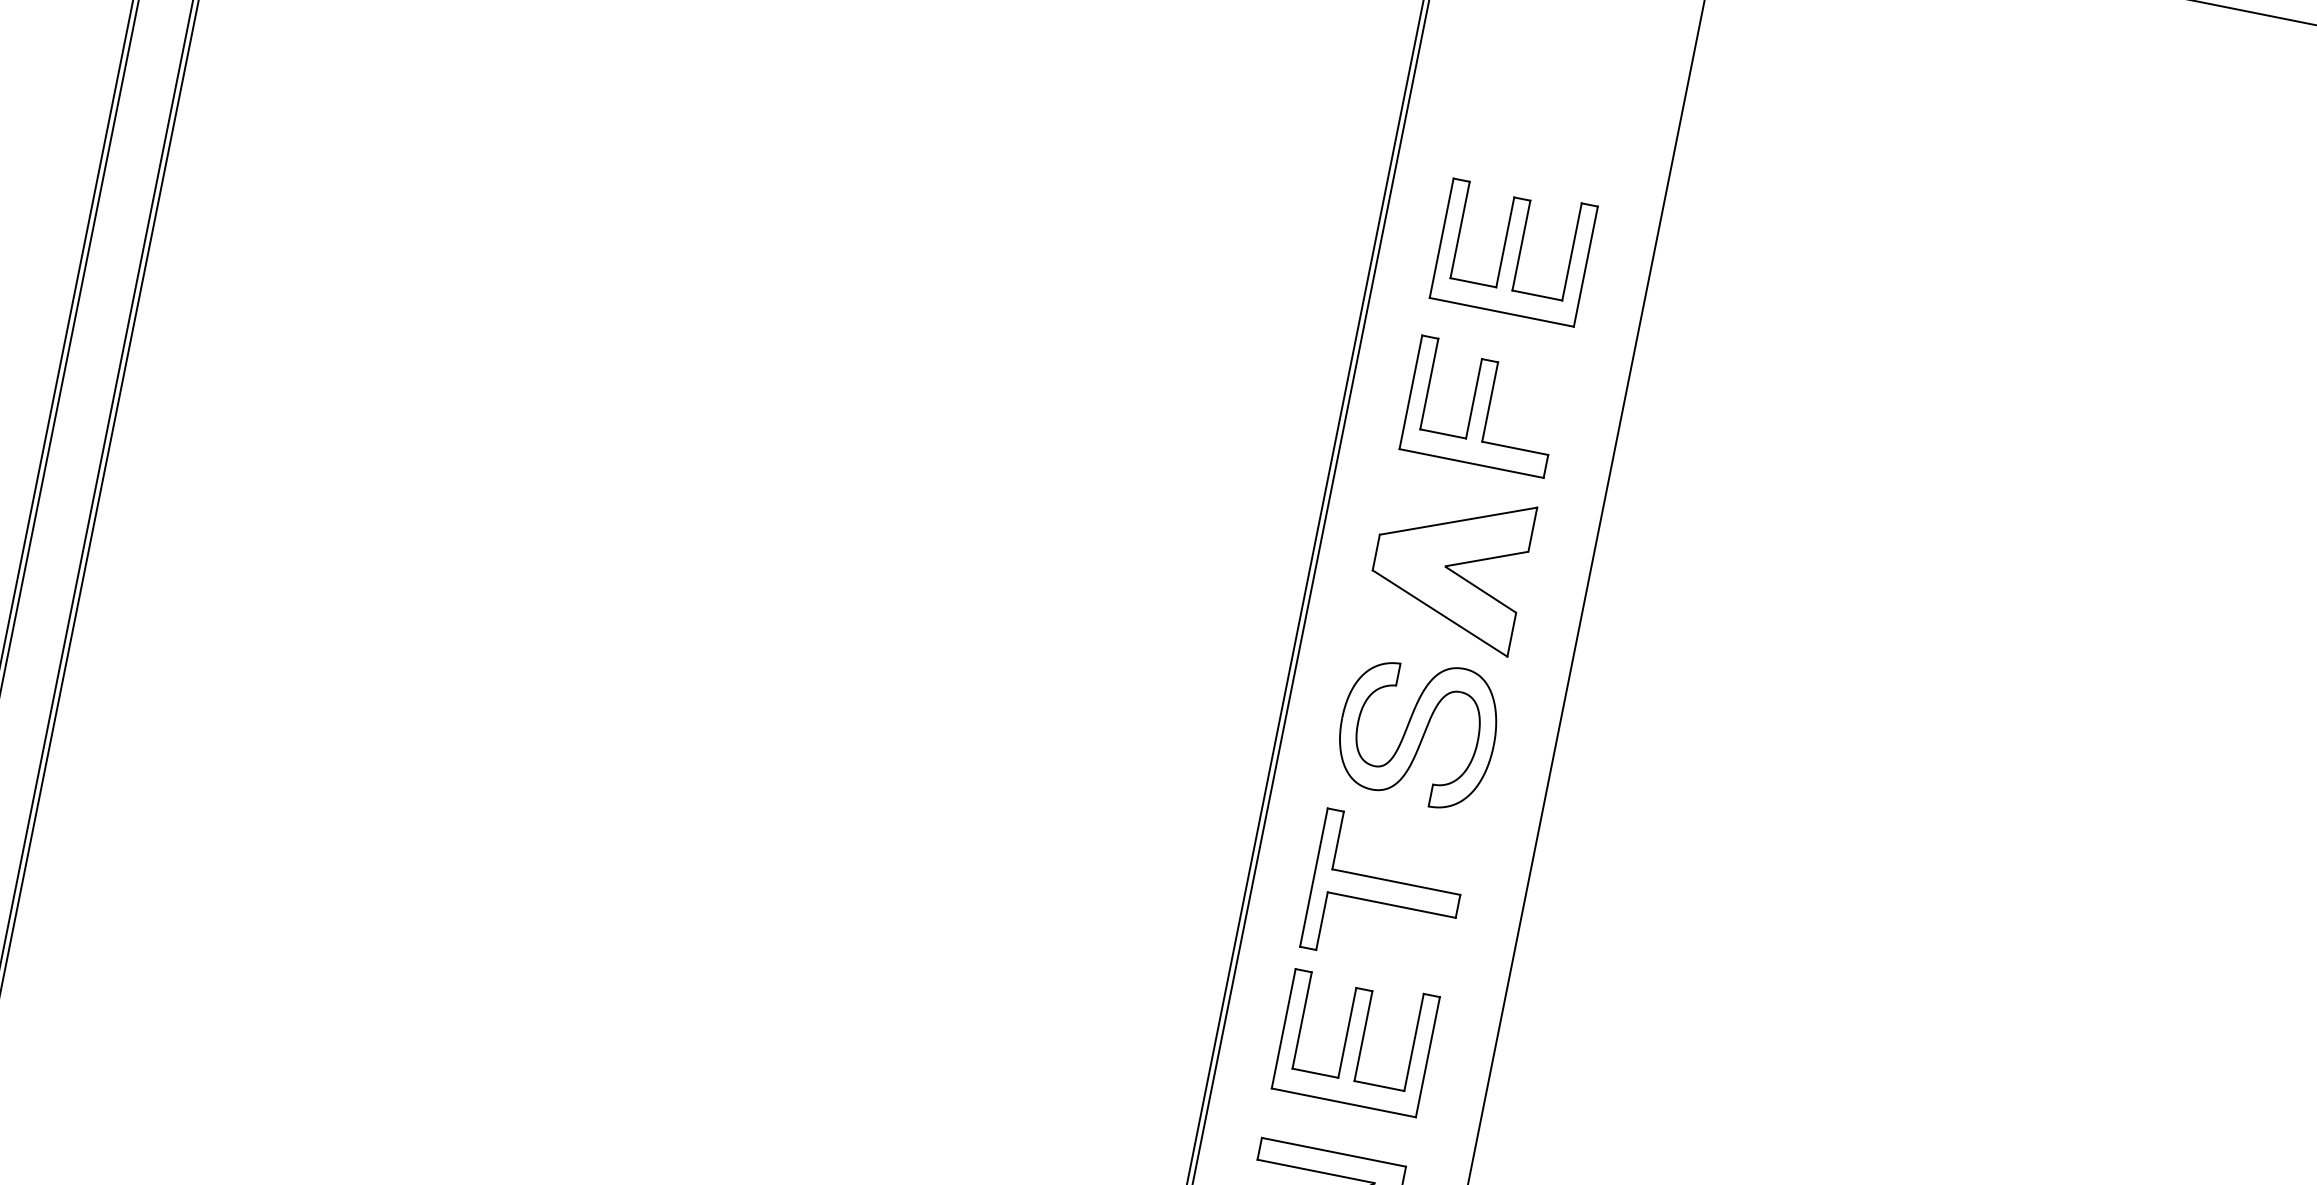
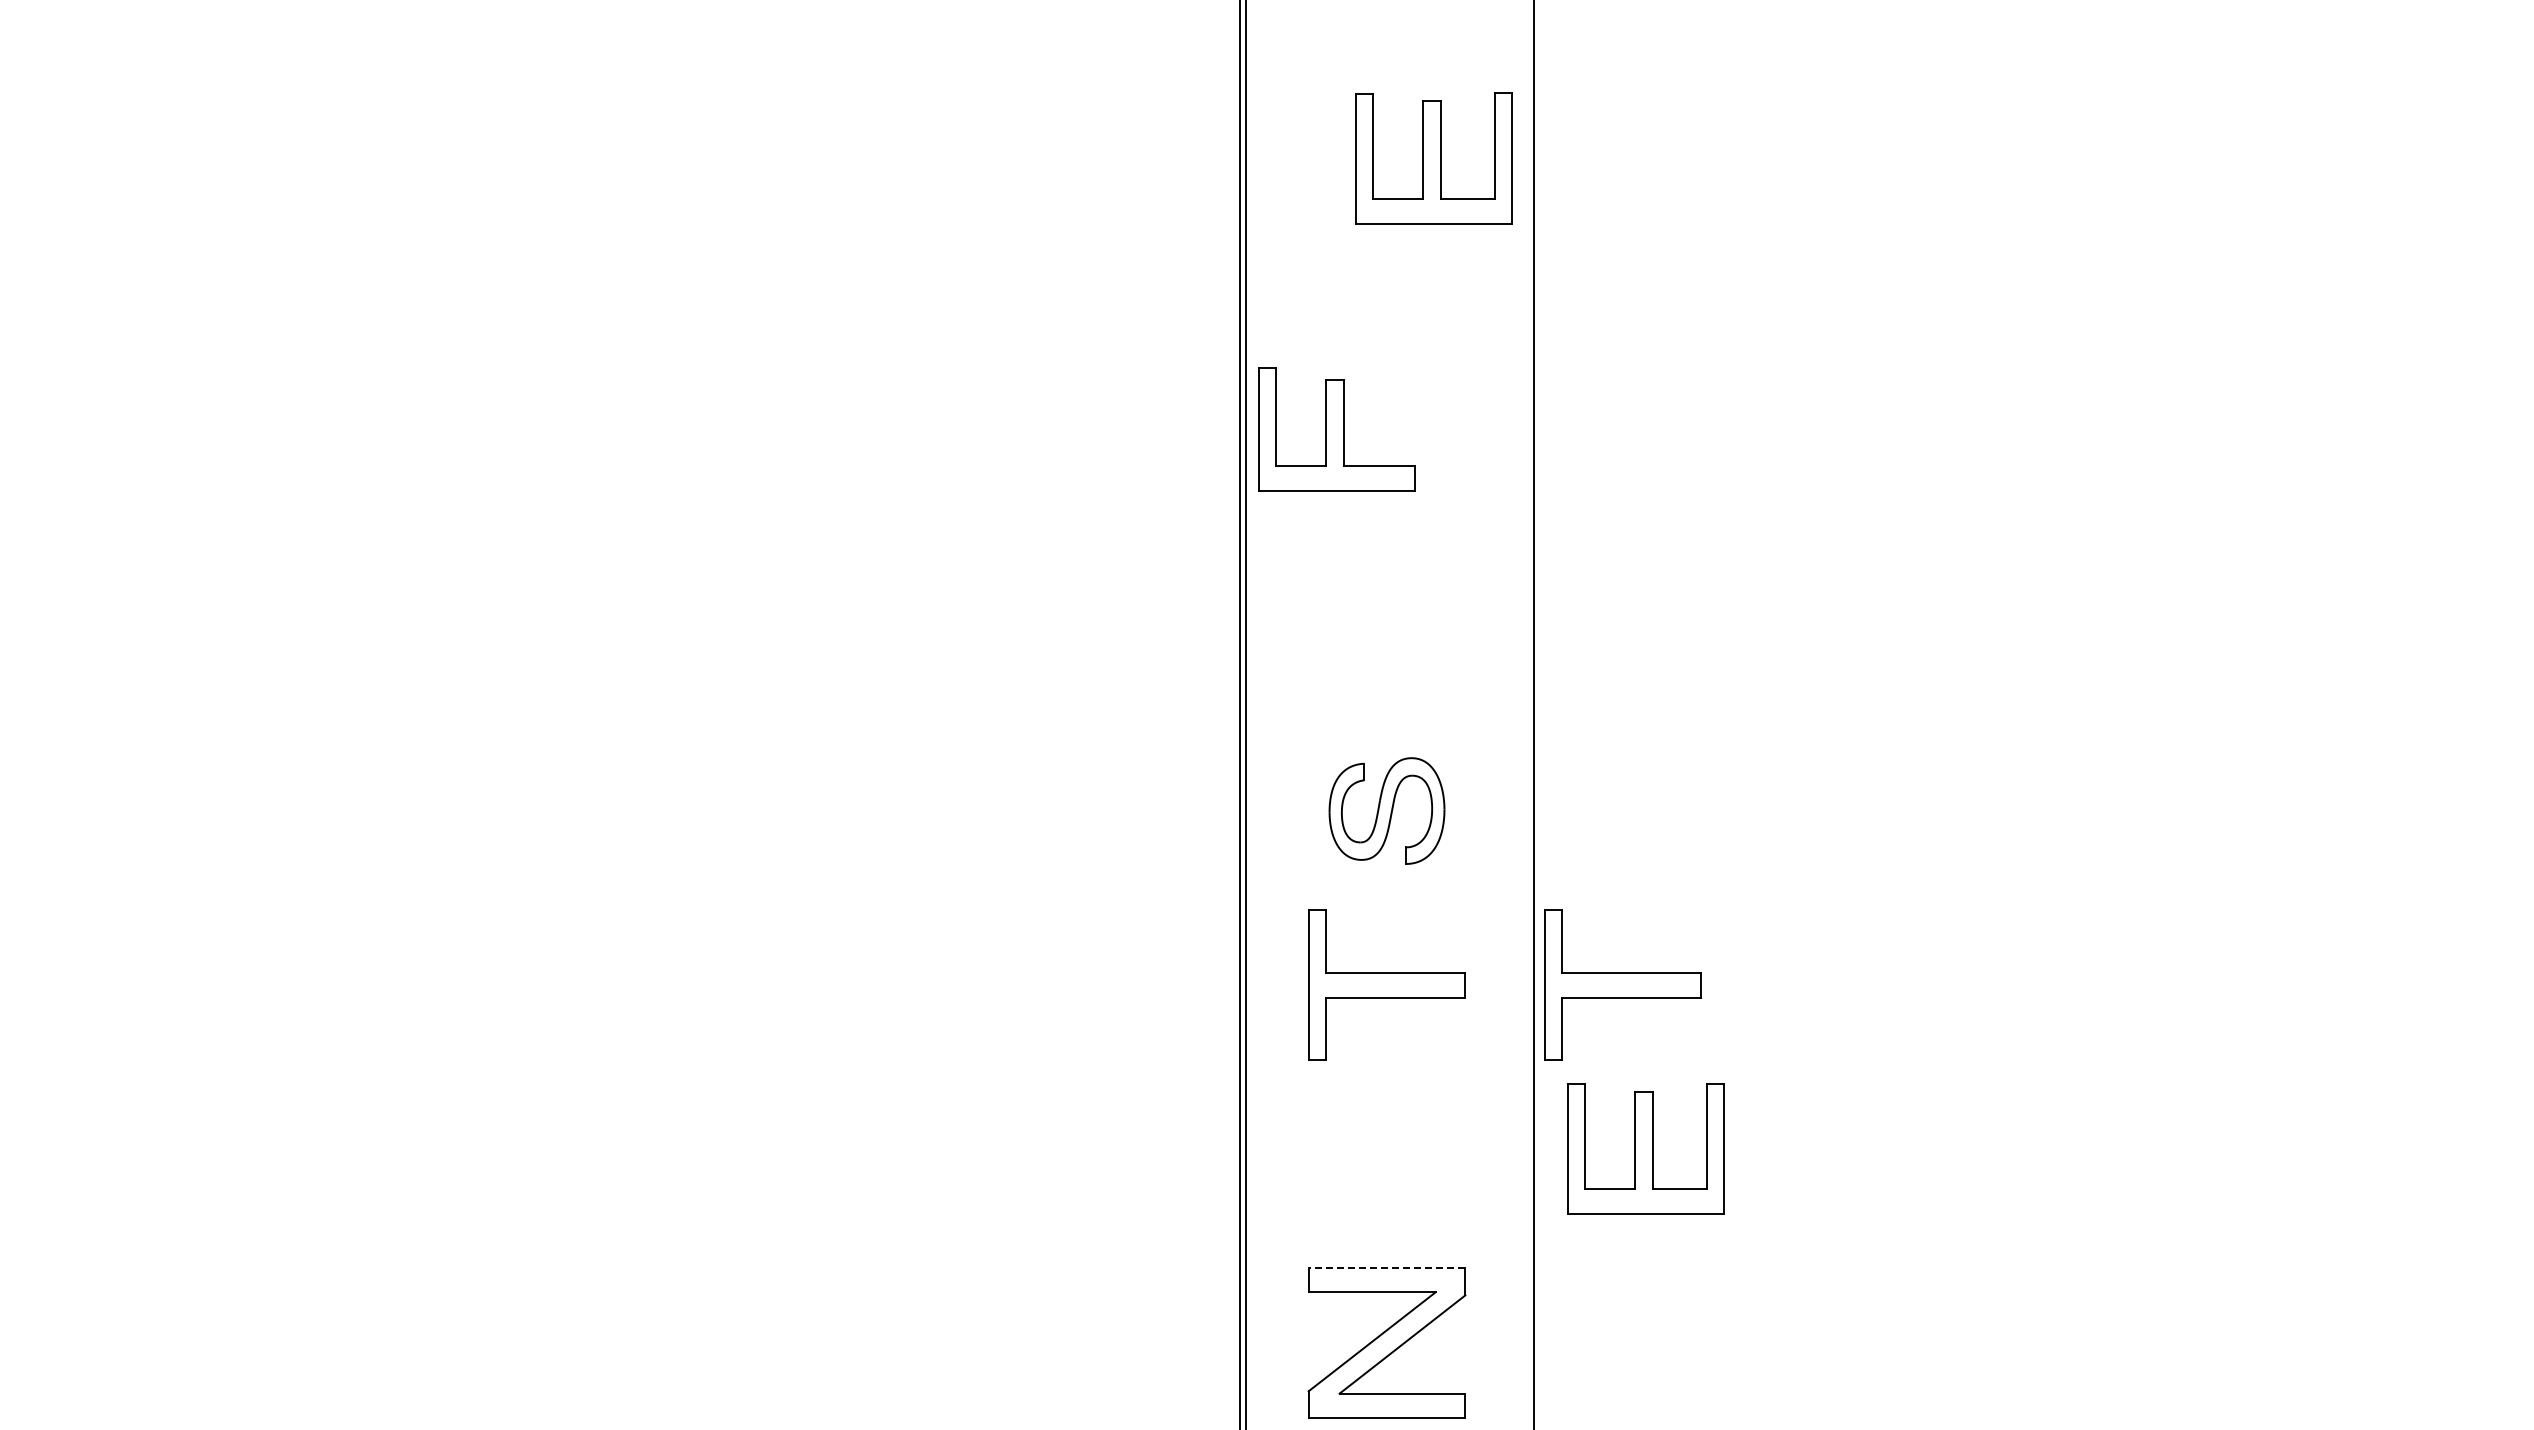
part: (1513, 251) -> (1433, 158), moved
part: (1482, 406) -> (1336, 429), moved
part: (1449, 567) -> (1385, 632), removed
part: (1417, 731) -> (1386, 810), size x0.7
part: (1602, 934) -> (1622, 984), added
part: (1355, 1042) -> (1645, 1148), moved
line: (1333, 1152) -> (1386, 1268), solid -> dashed

